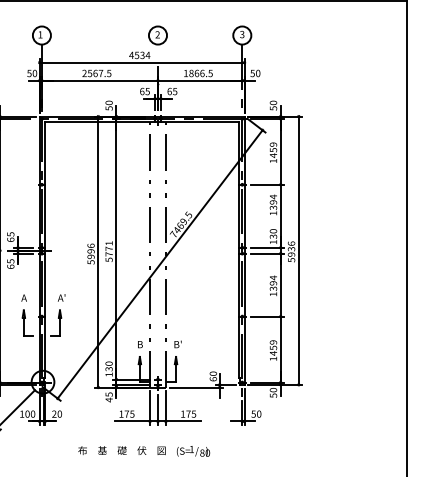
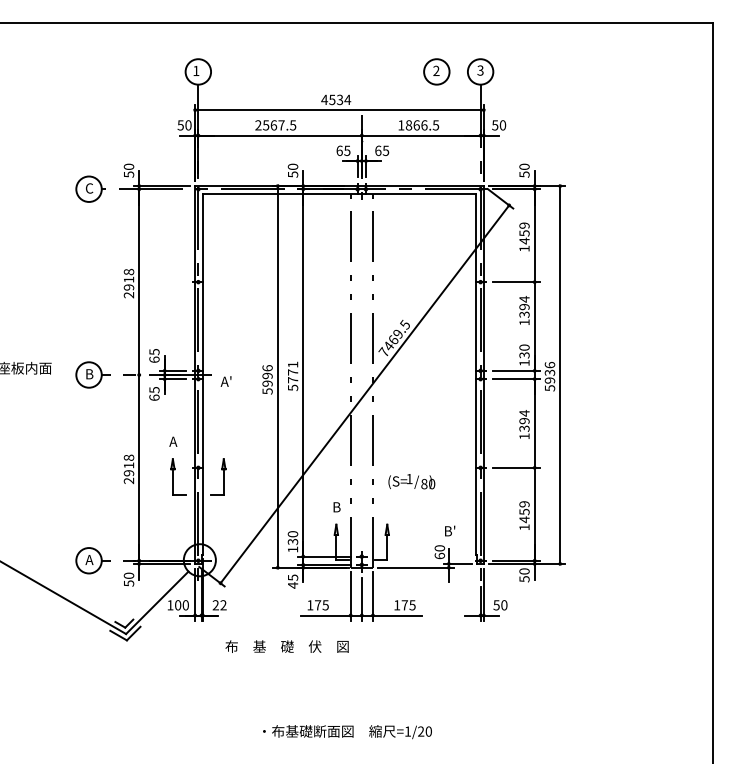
part: (157, 35) -> (436, 71), moved
text: (61, 297) -> (225, 381), moved
text: (178, 344) -> (450, 530), moved
text: (59, 414) -> (223, 605), 20 -> 22
text: (121, 450) -> (286, 646), moved
text: (193, 451) -> (411, 481), moved

